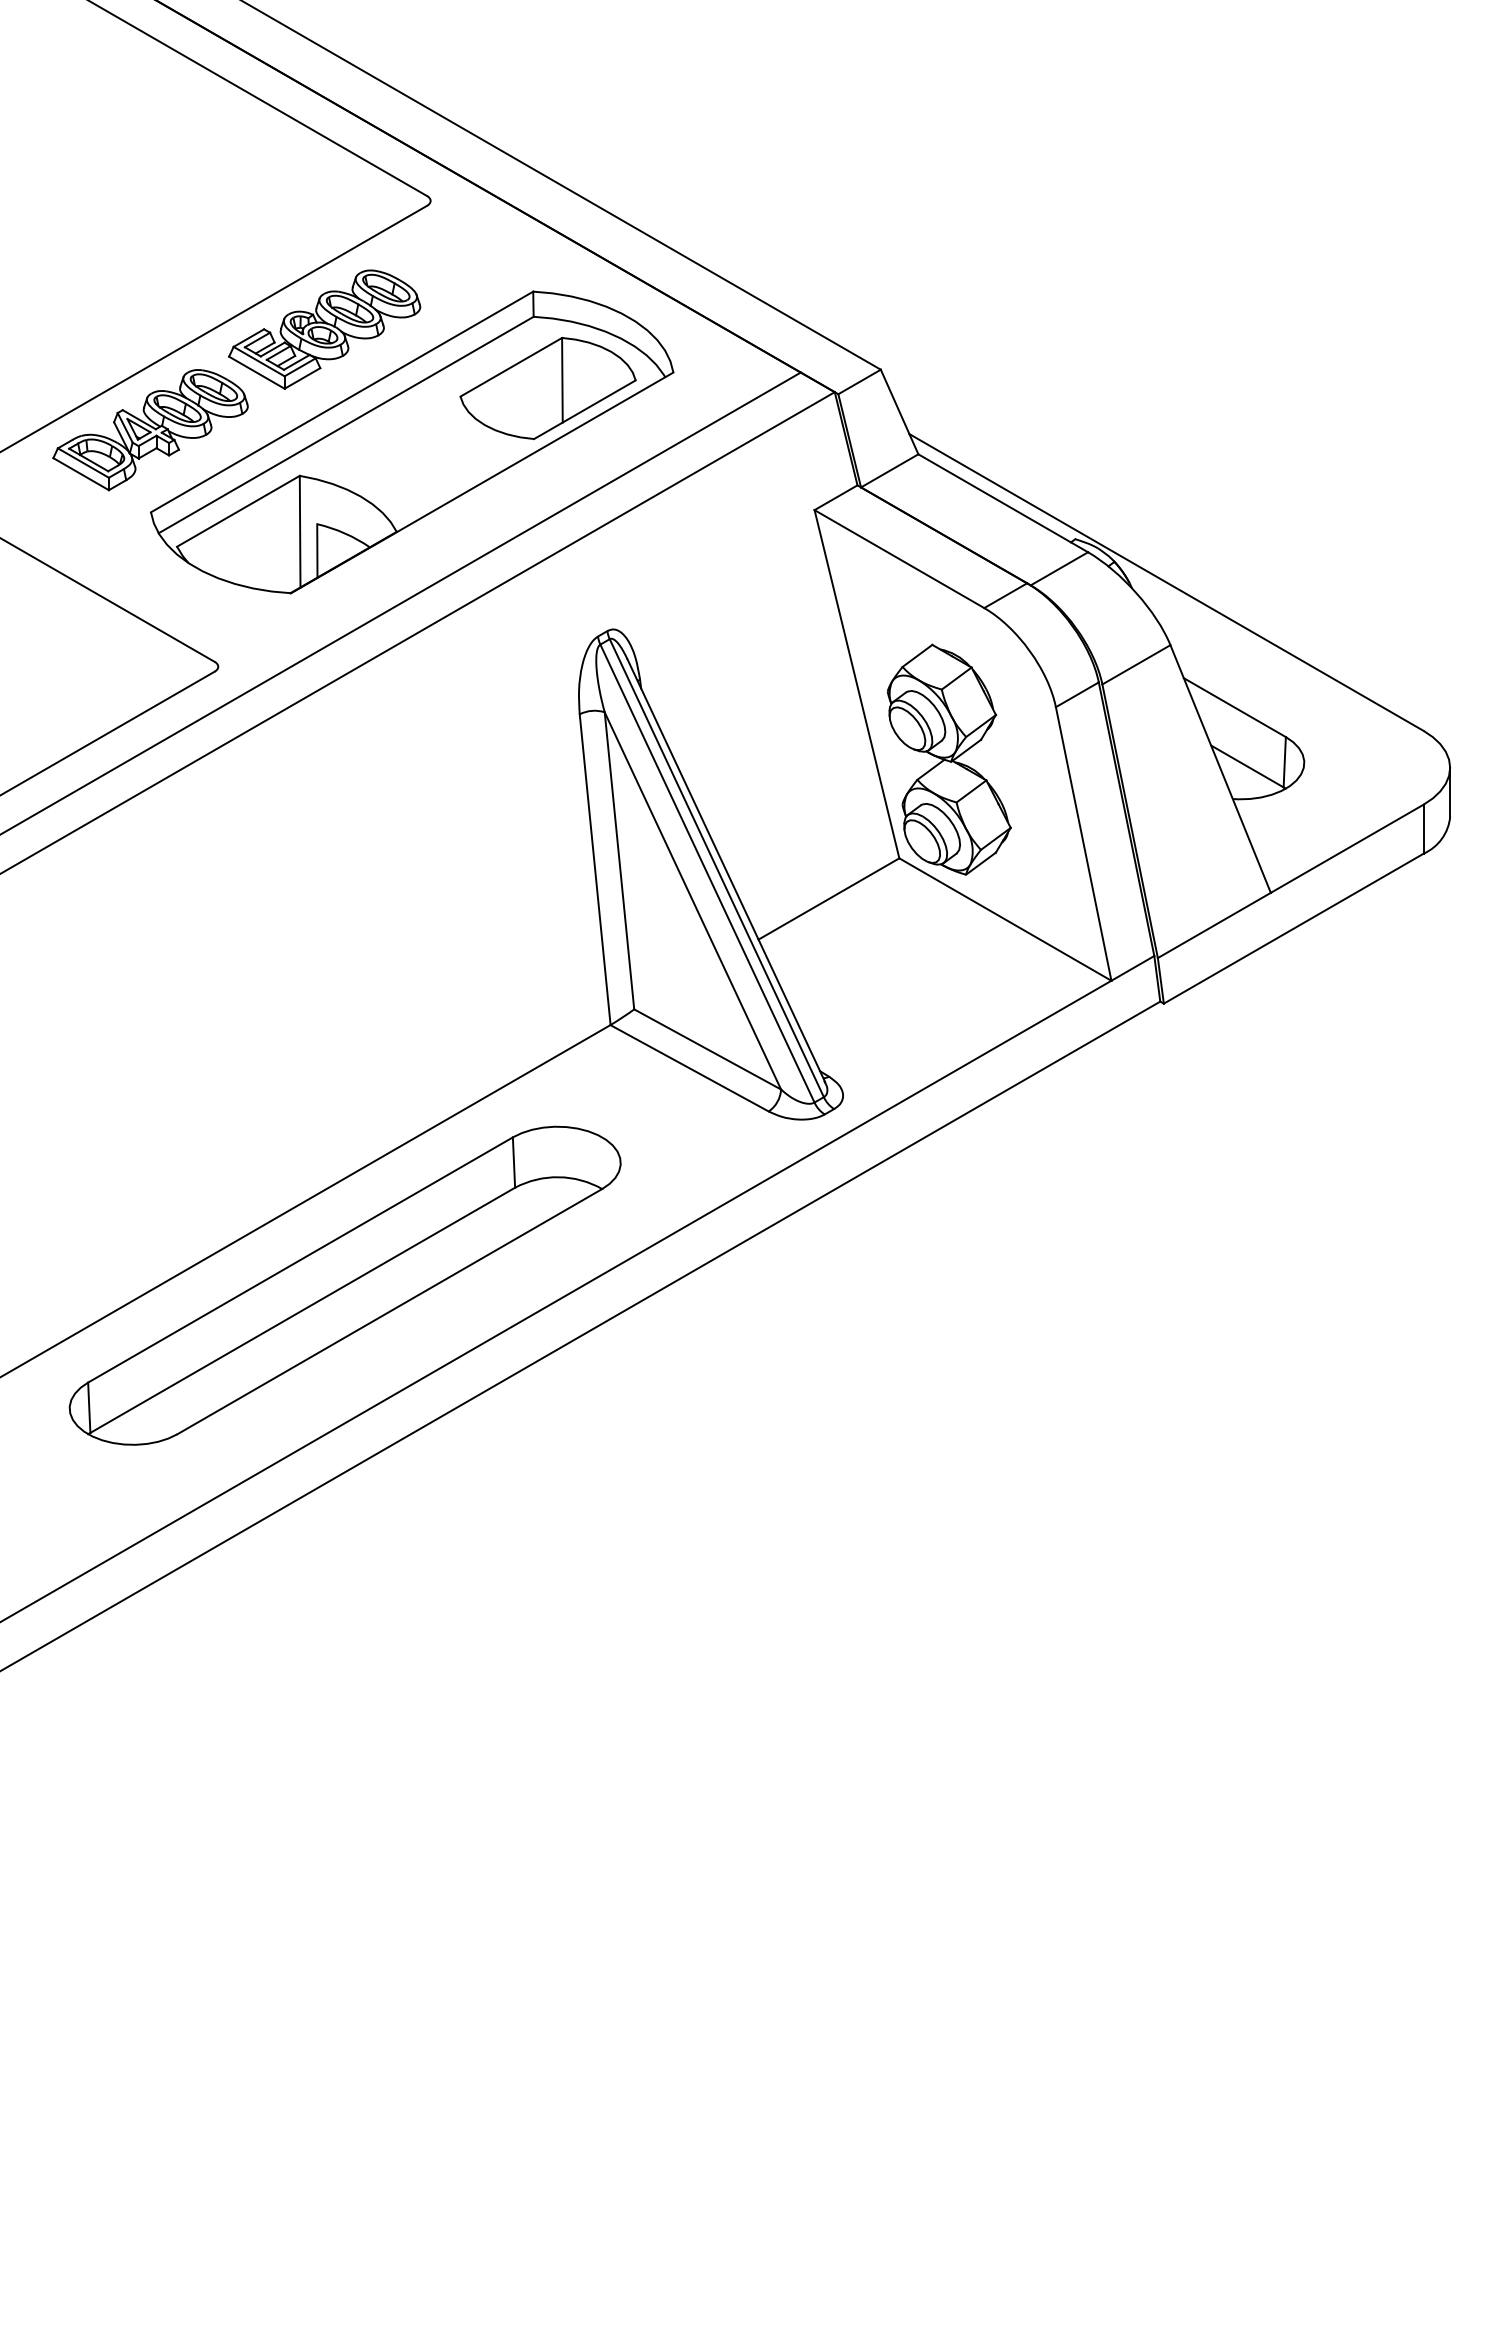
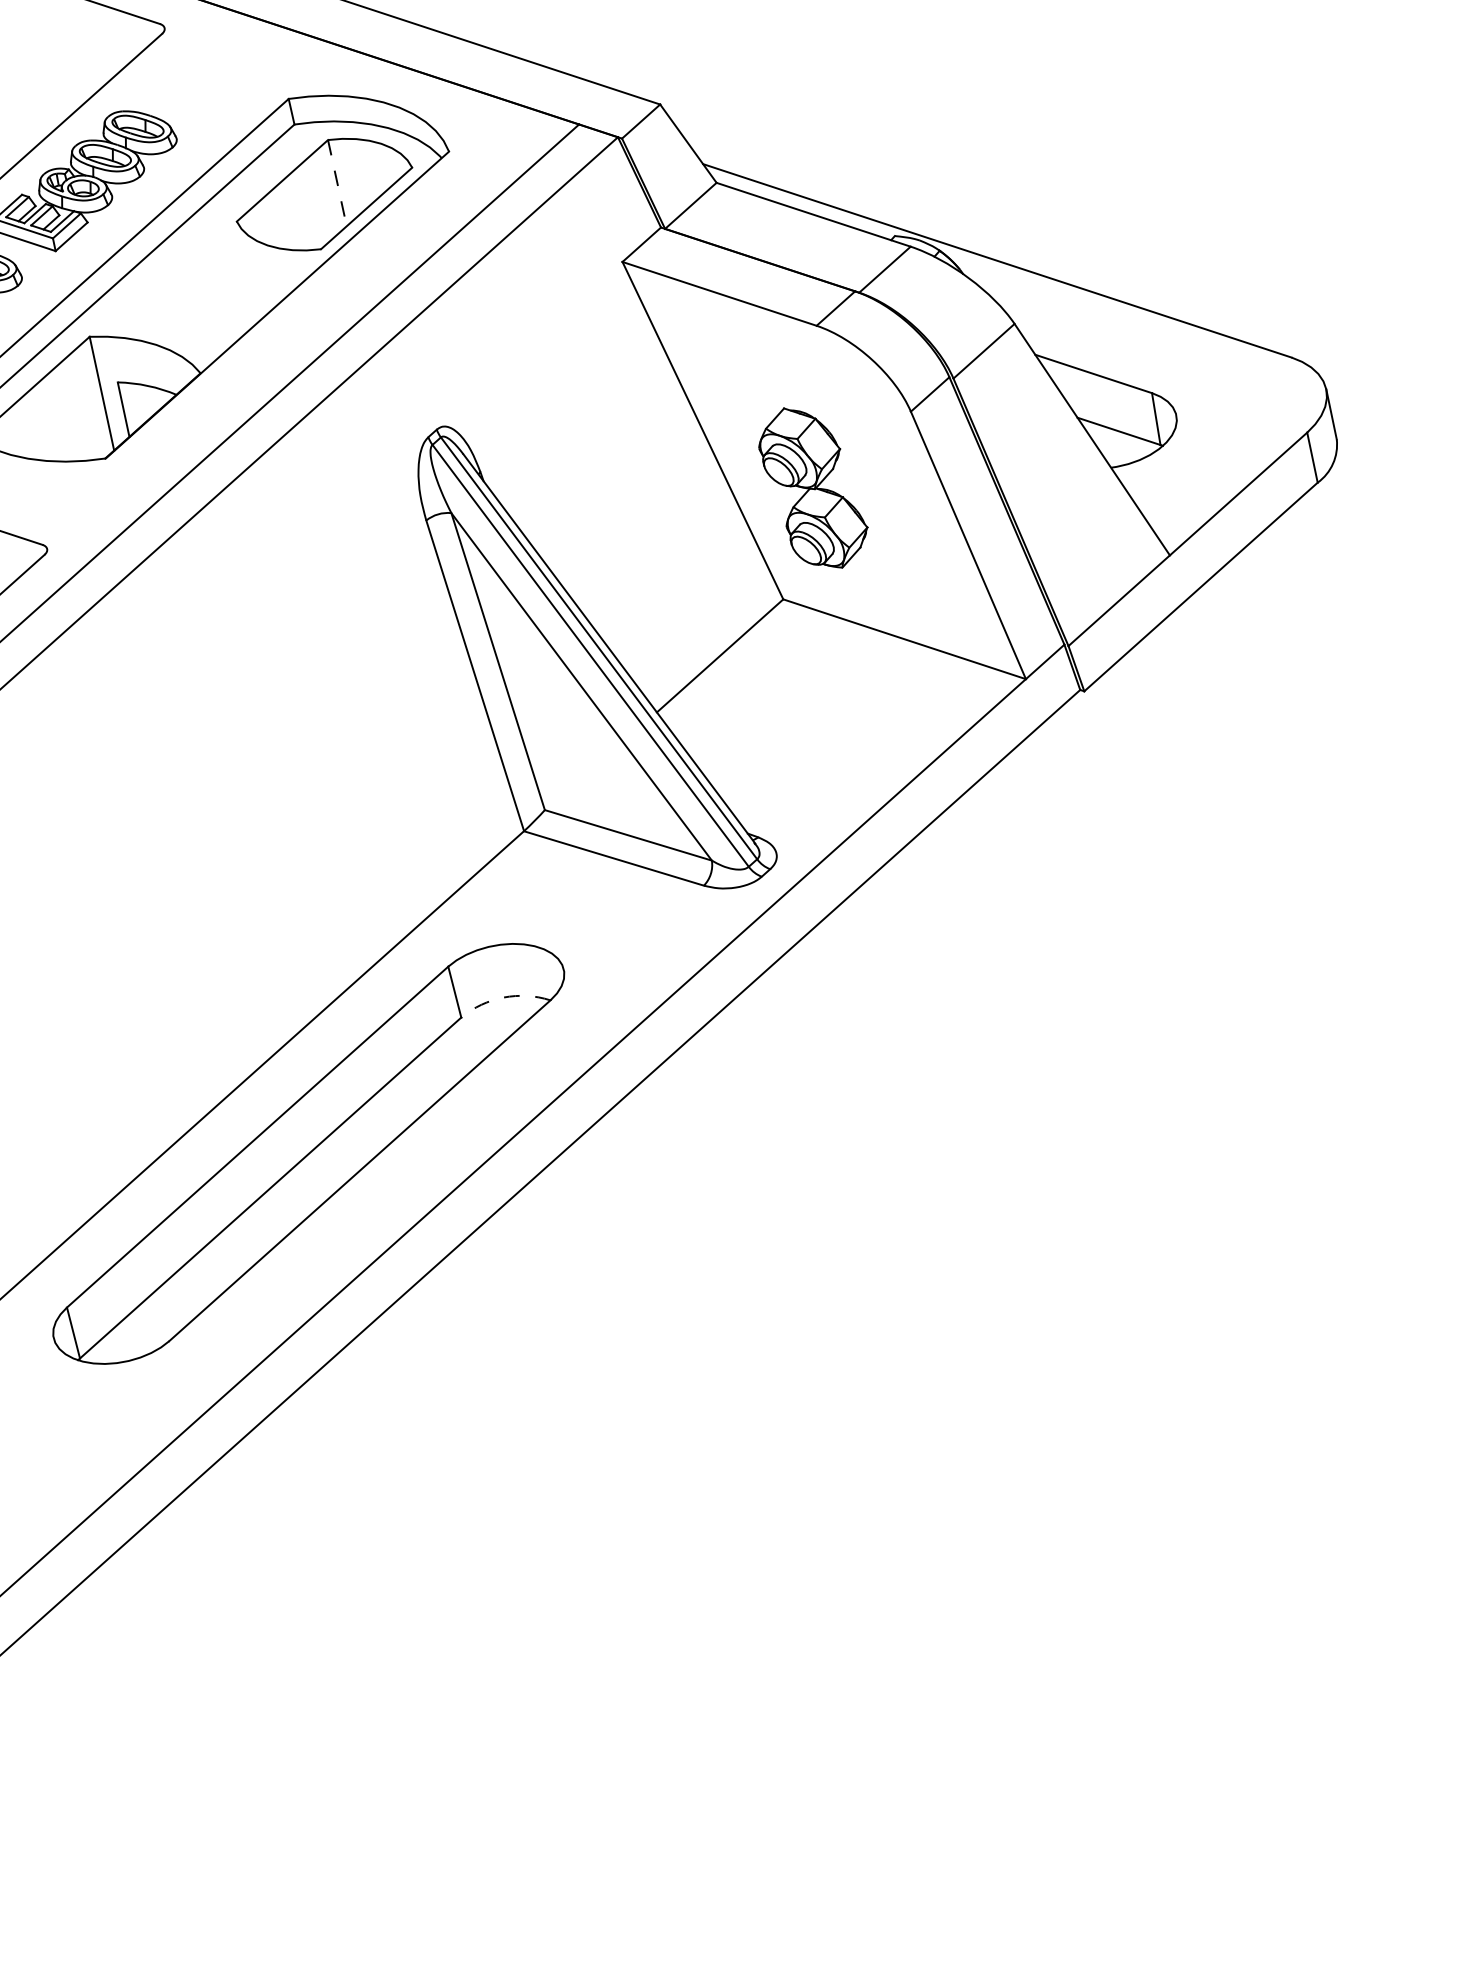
line: (562, 380) -> (337, 183), solid -> dashed
part: (949, 759) -> (813, 487), size x0.7
arc: (558, 1177) -> (503, 997), solid -> dashed

